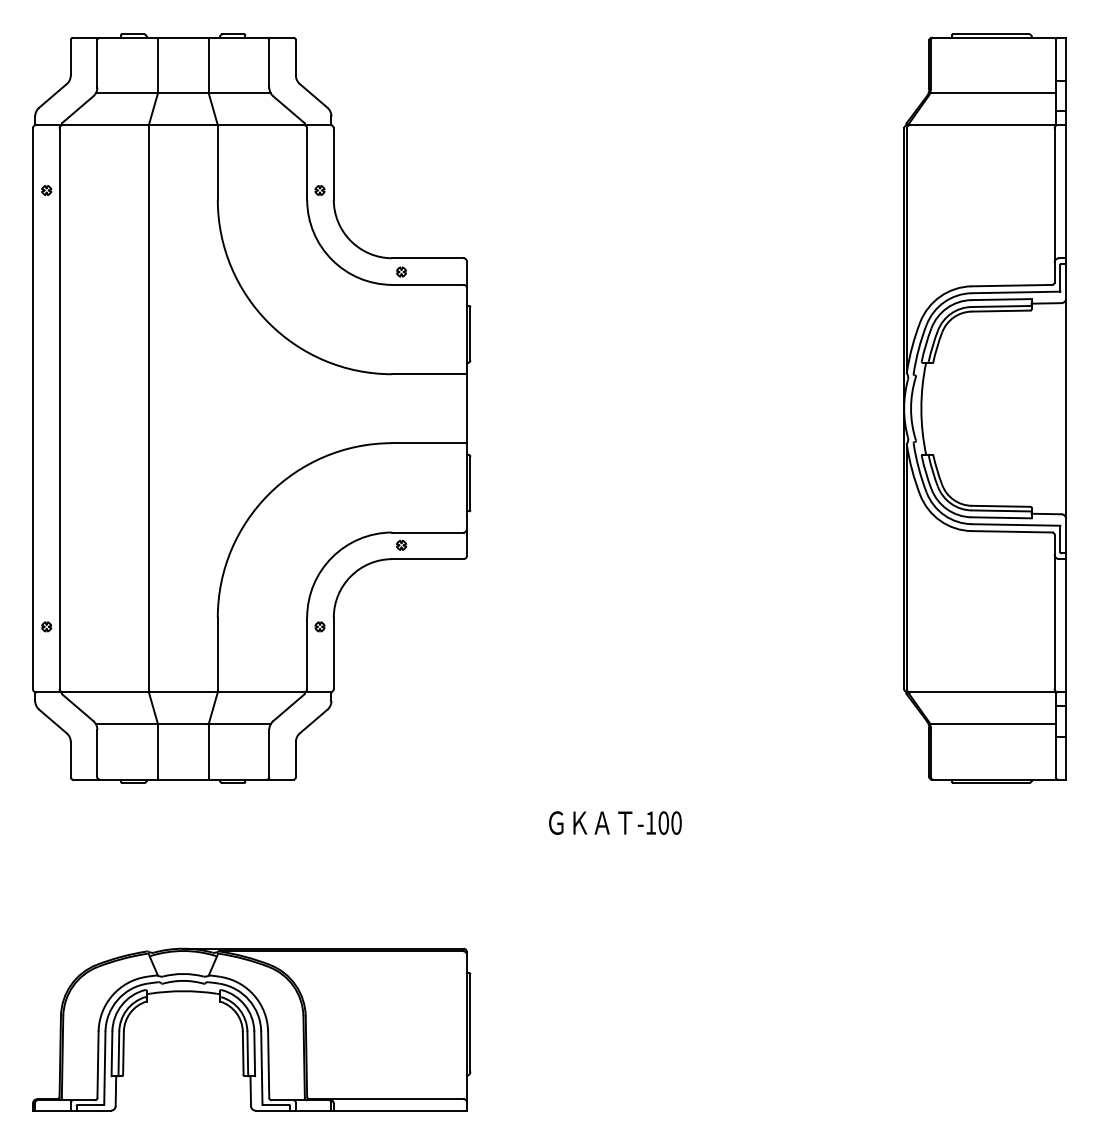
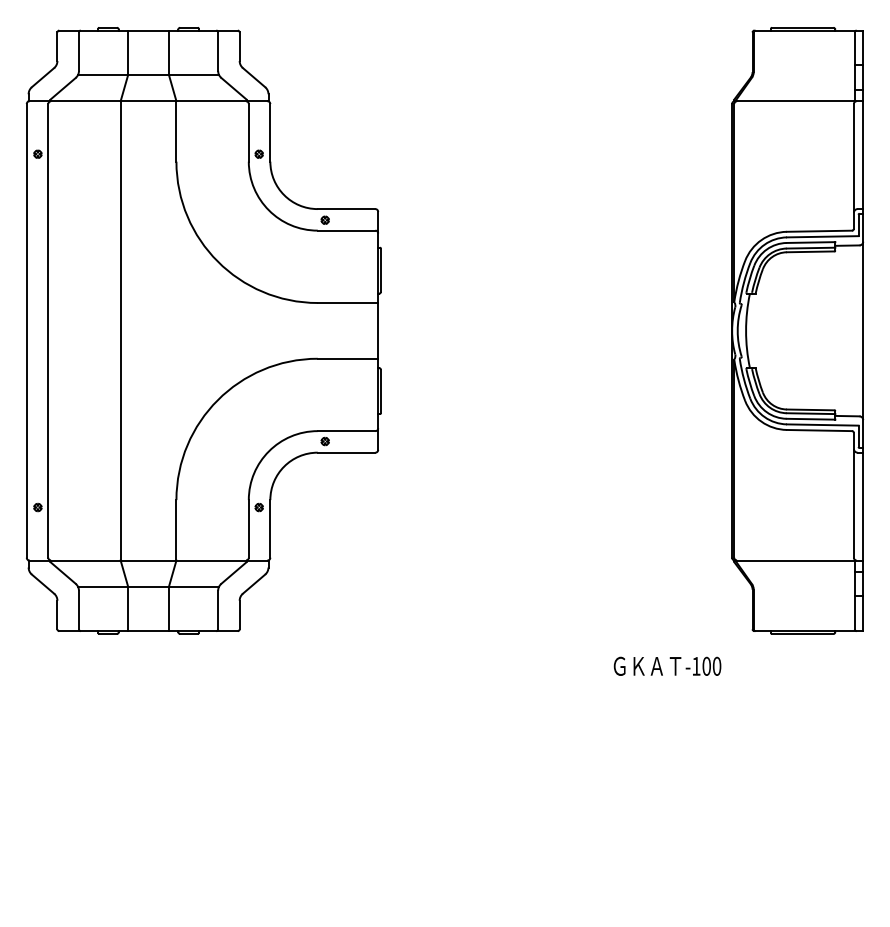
line: (991, 92) -> (802, 74), removed
line: (991, 724) -> (802, 586), removed
text: (615, 822) -> (667, 665), moved
part: (251, 1029) -> (203, 833), removed

